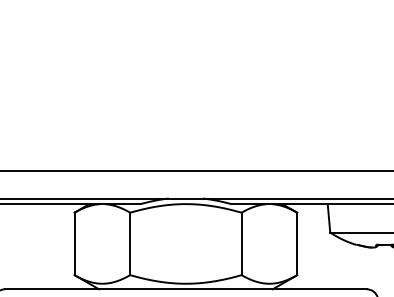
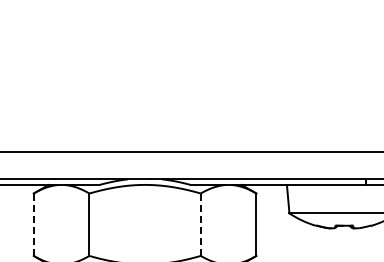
line: (74, 243) -> (33, 224), solid -> dashed
line: (241, 243) -> (200, 224), solid -> dashed

